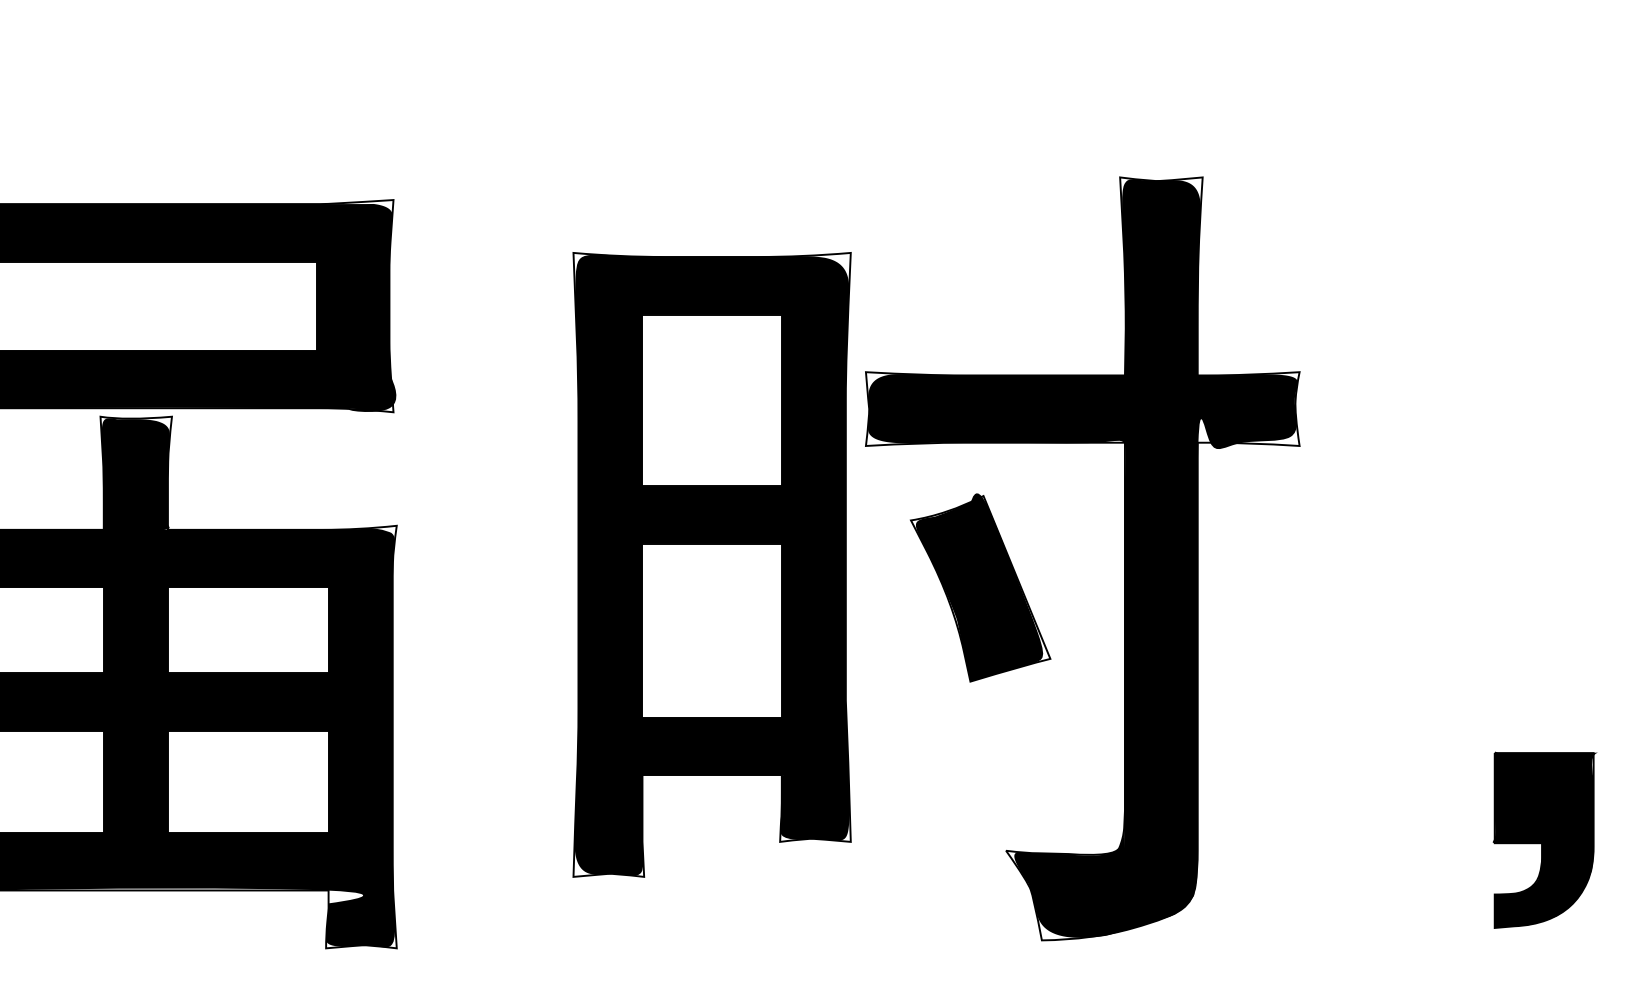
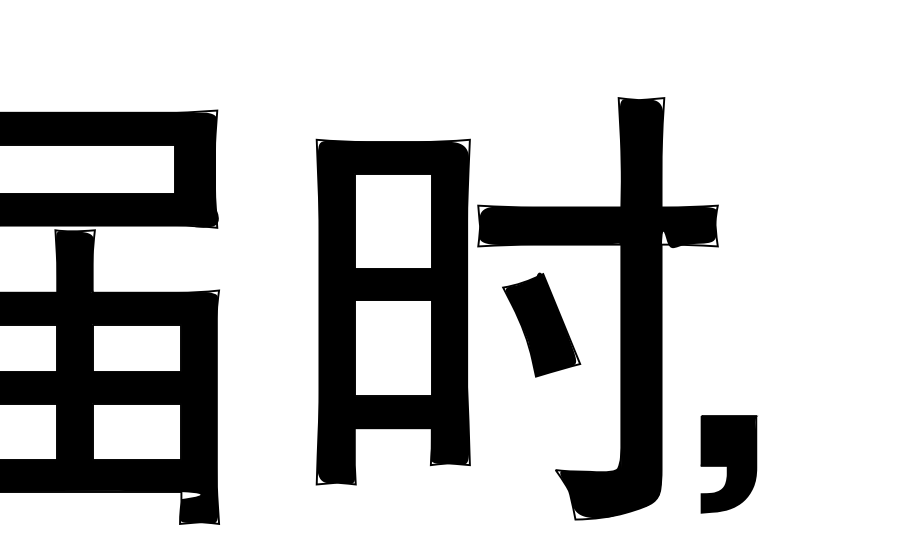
part: (1543, 840) -> (728, 464), moved

